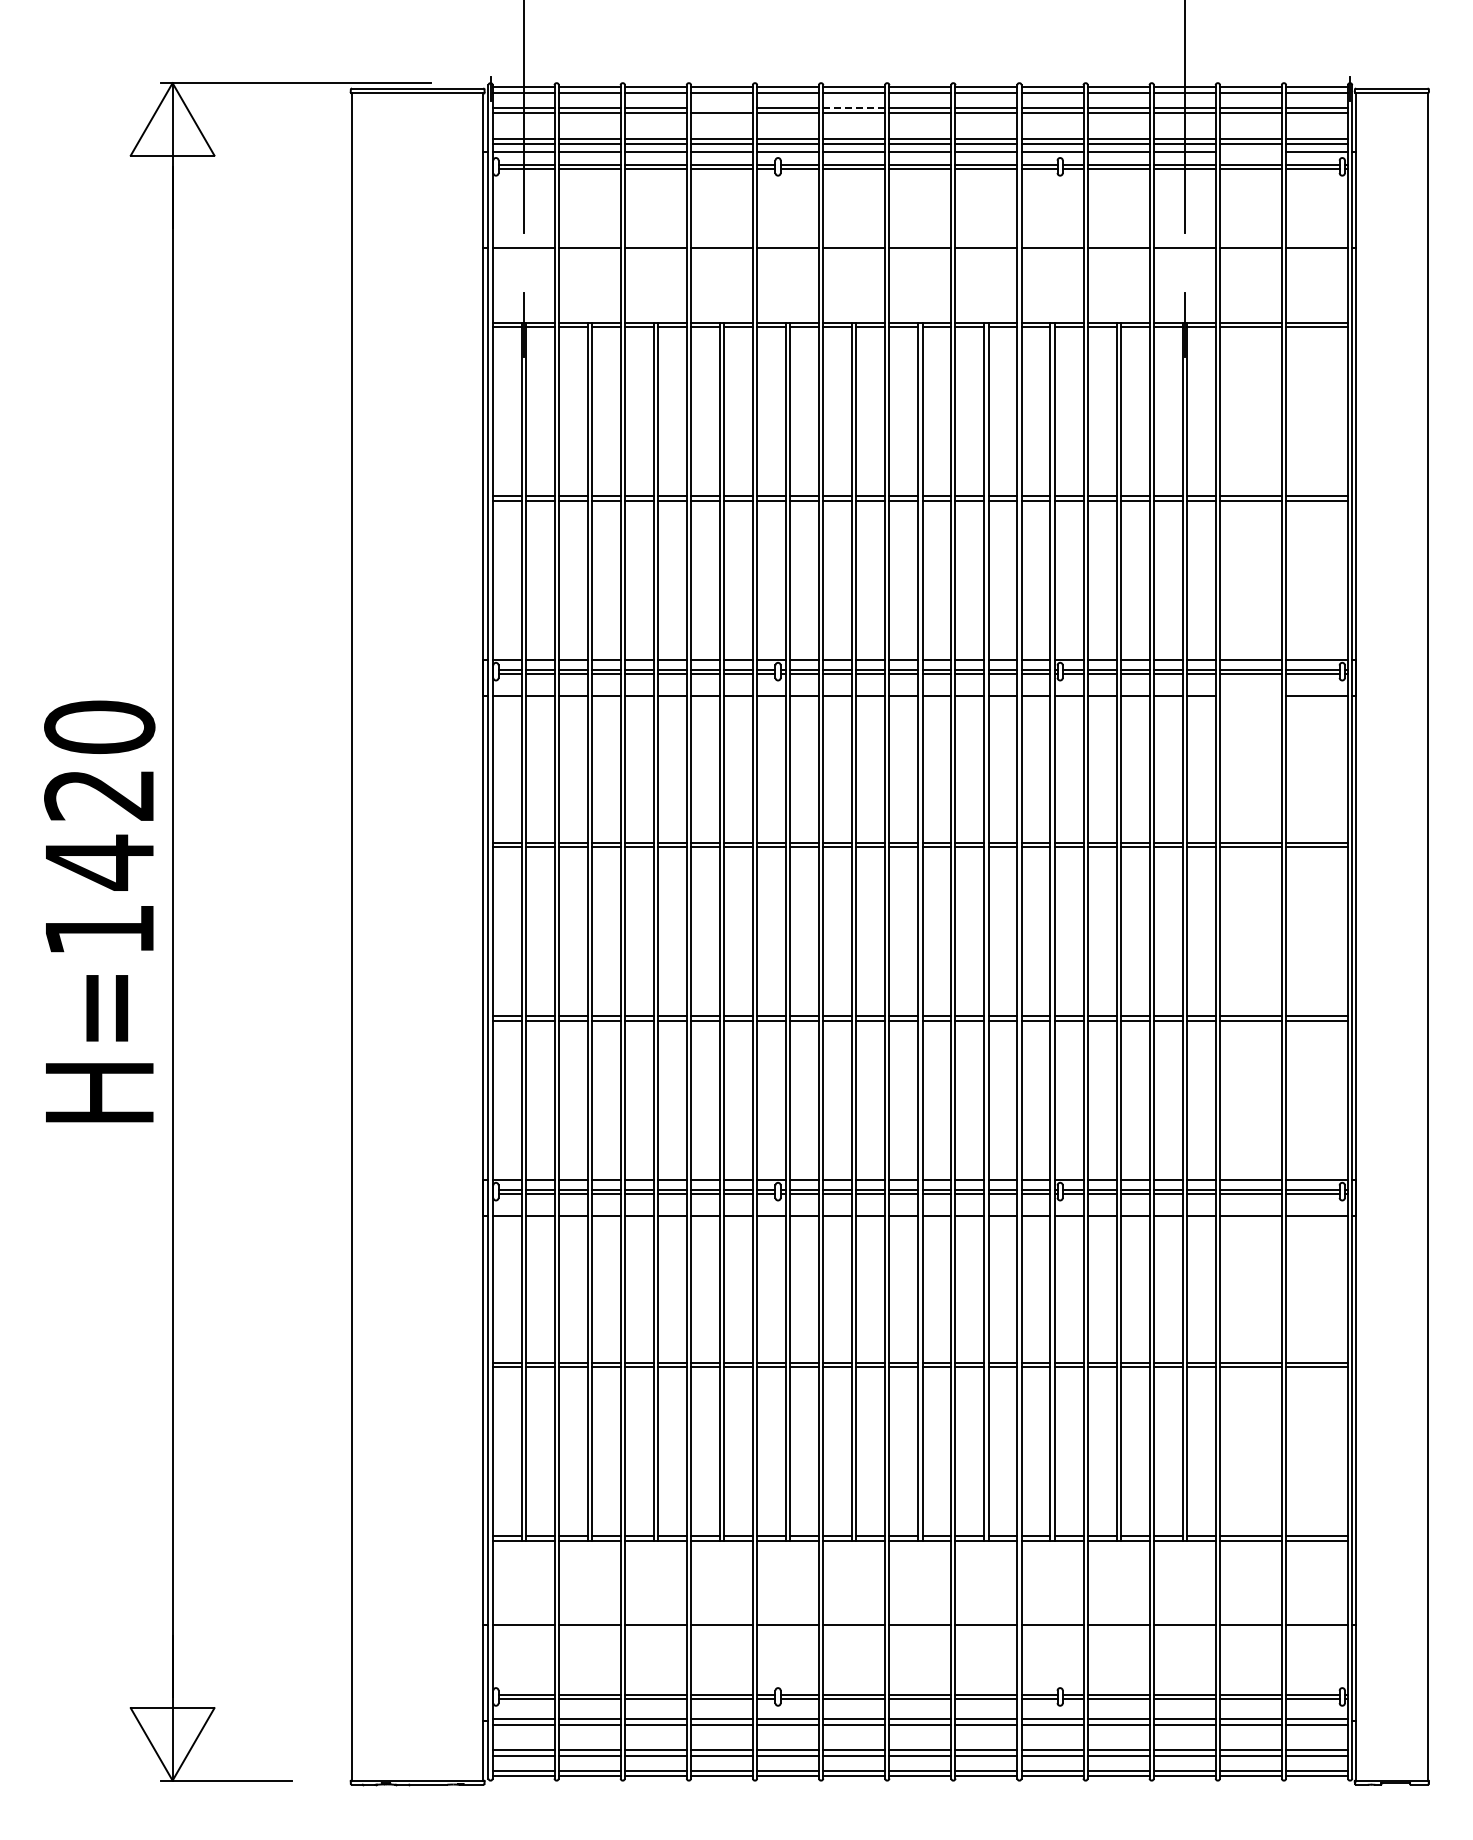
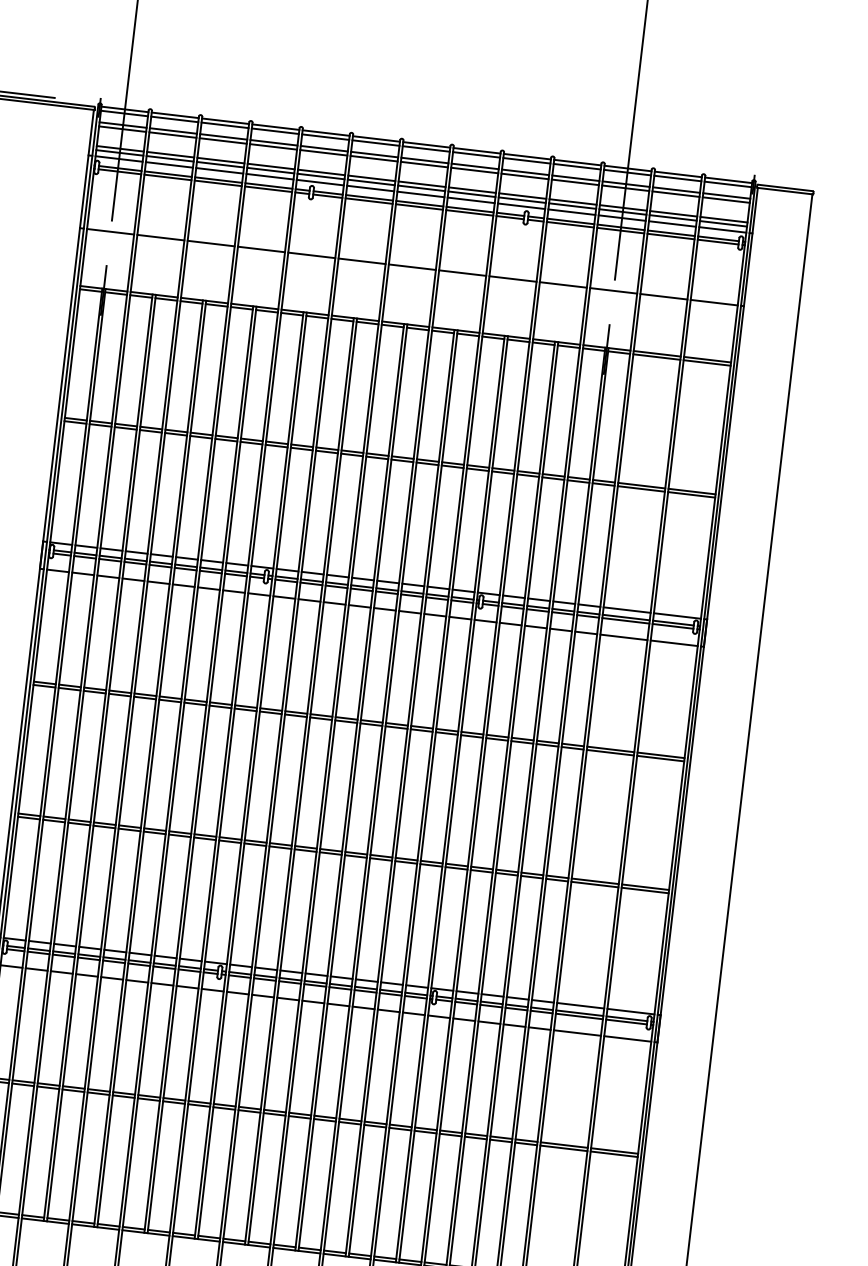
line: (721, 107) -> (273, 142), added
line: (854, 107) -> (374, 154), dashed -> solid
line: (1250, 152) -> (672, 223), added
line: (1250, 695) -> (623, 637), added

